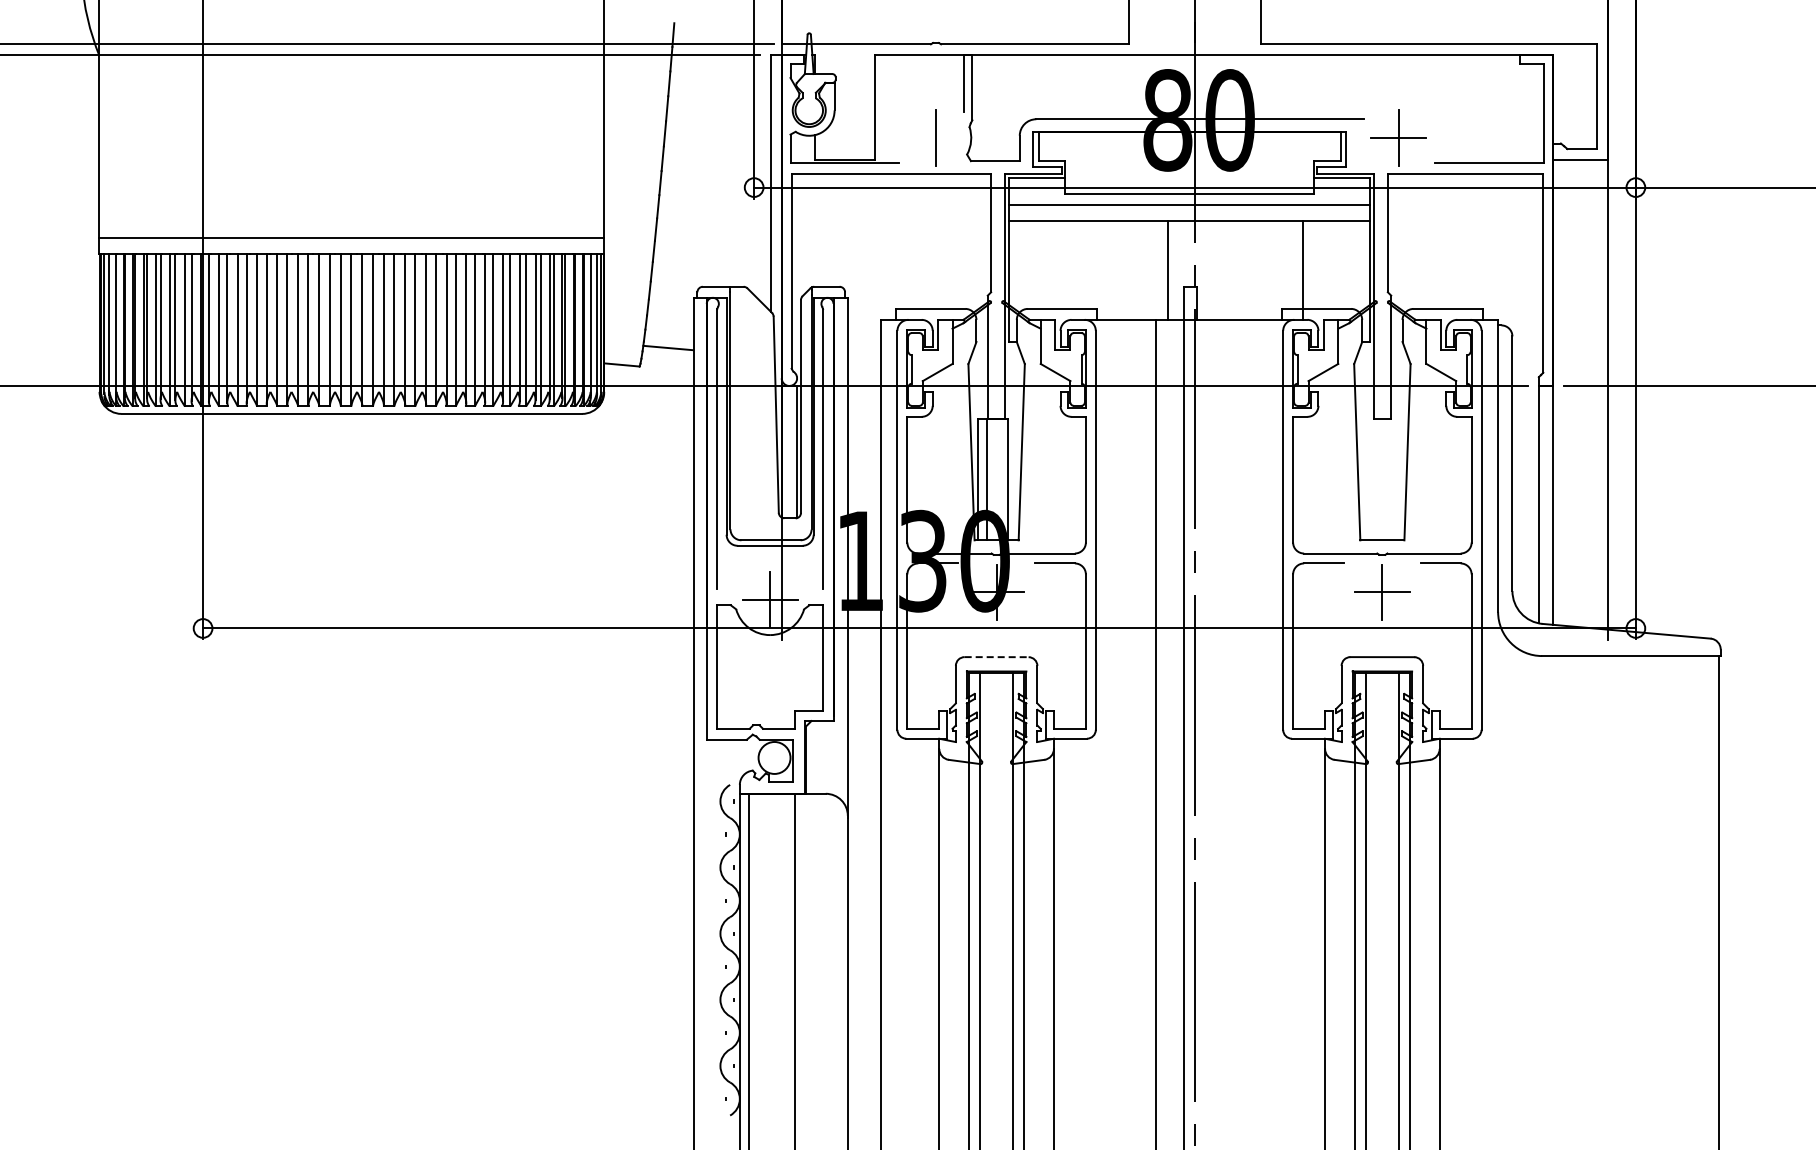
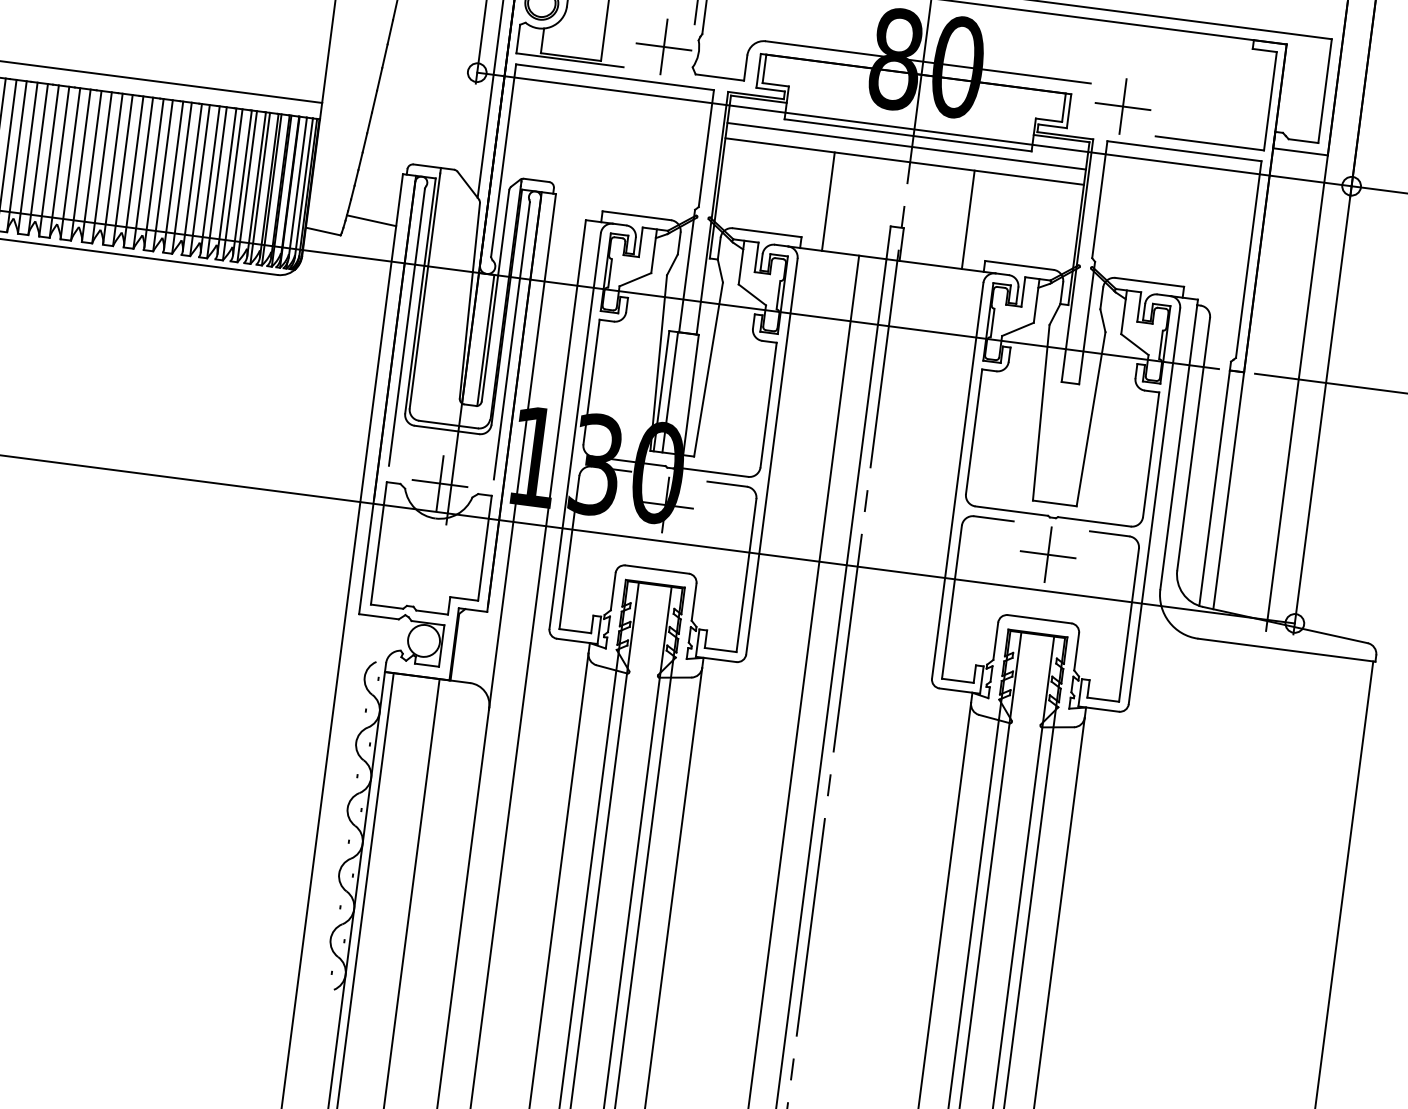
line: (935, 138) -> (663, 47), added
line: (1167, 269) -> (828, 200), moved
line: (1303, 269) -> (968, 219), moved
line: (996, 657) -> (657, 569), dashed -> solid

